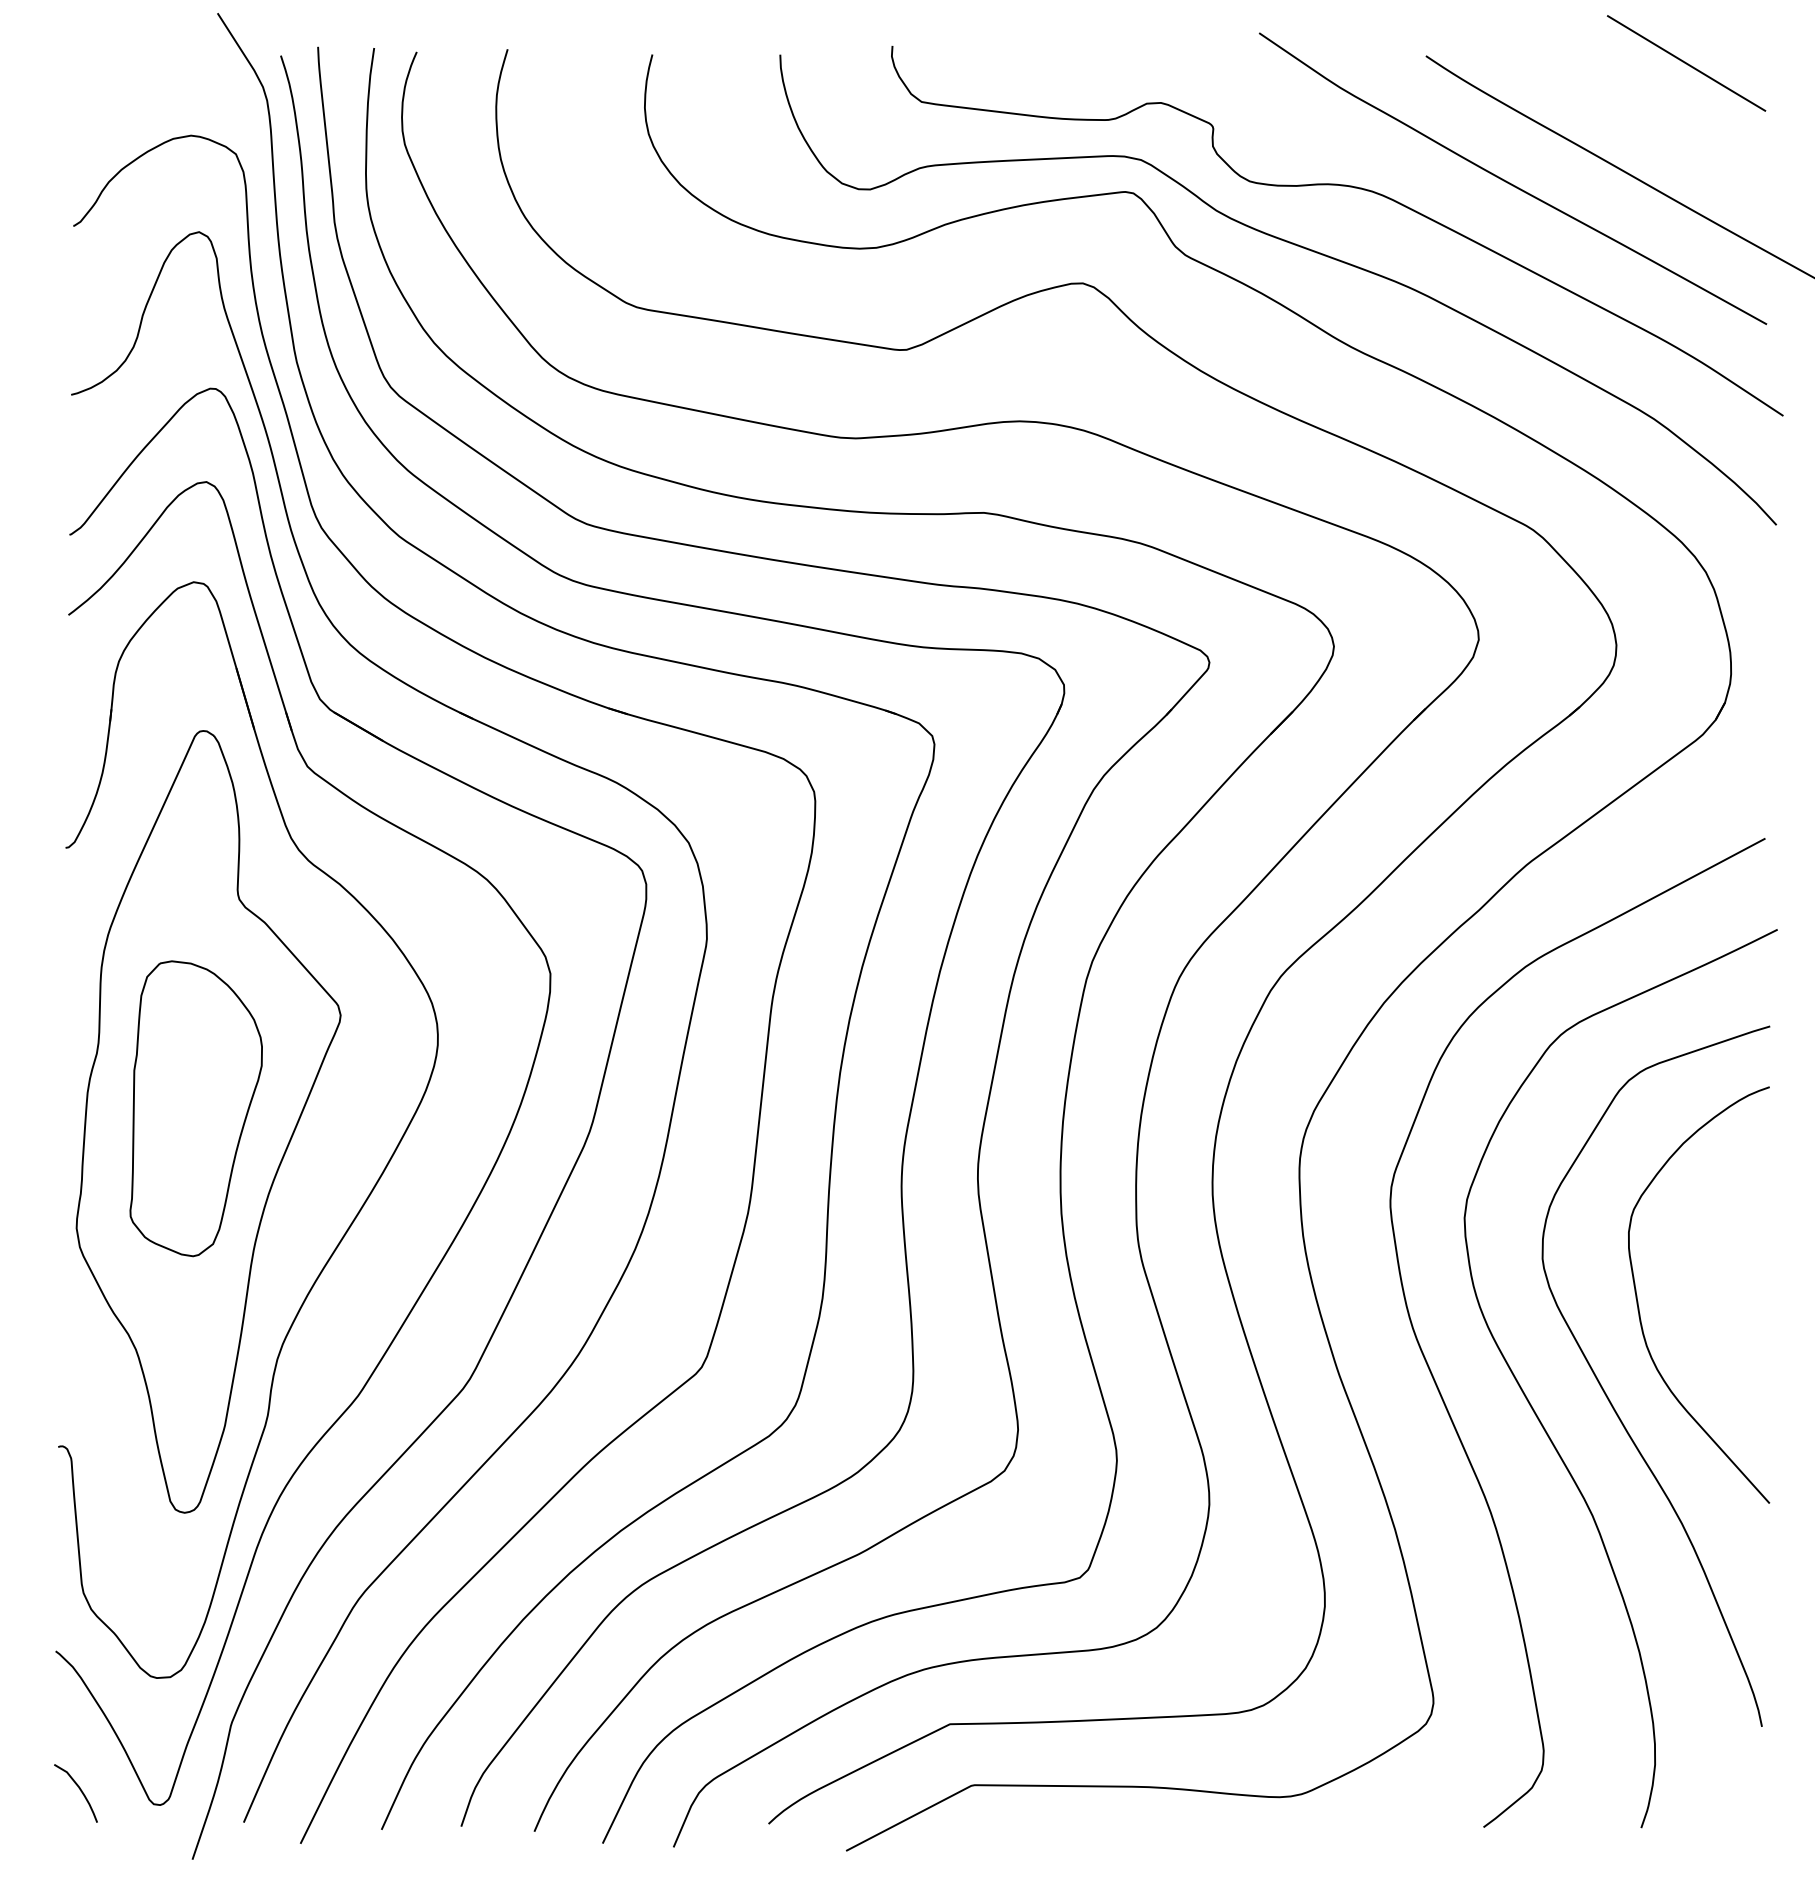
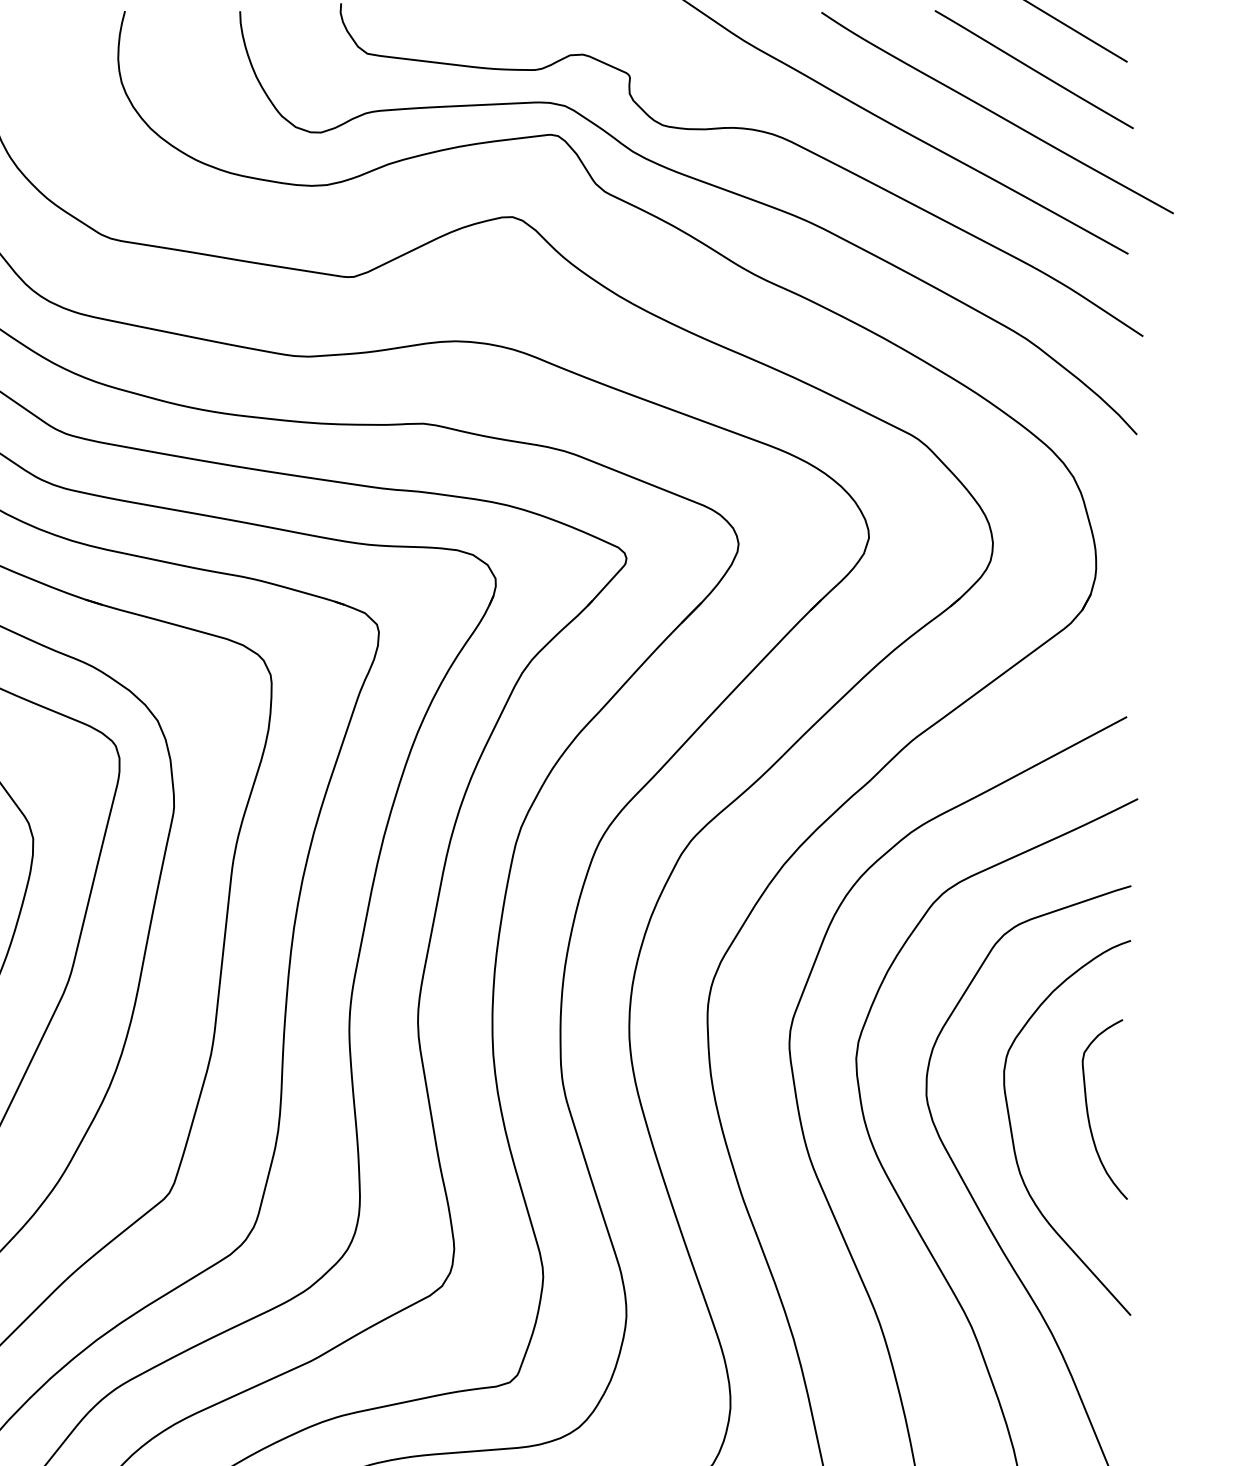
line: (1661, 119) -> (1033, 69), added
curve: (1722, 1276) -> (1088, 1111), added

